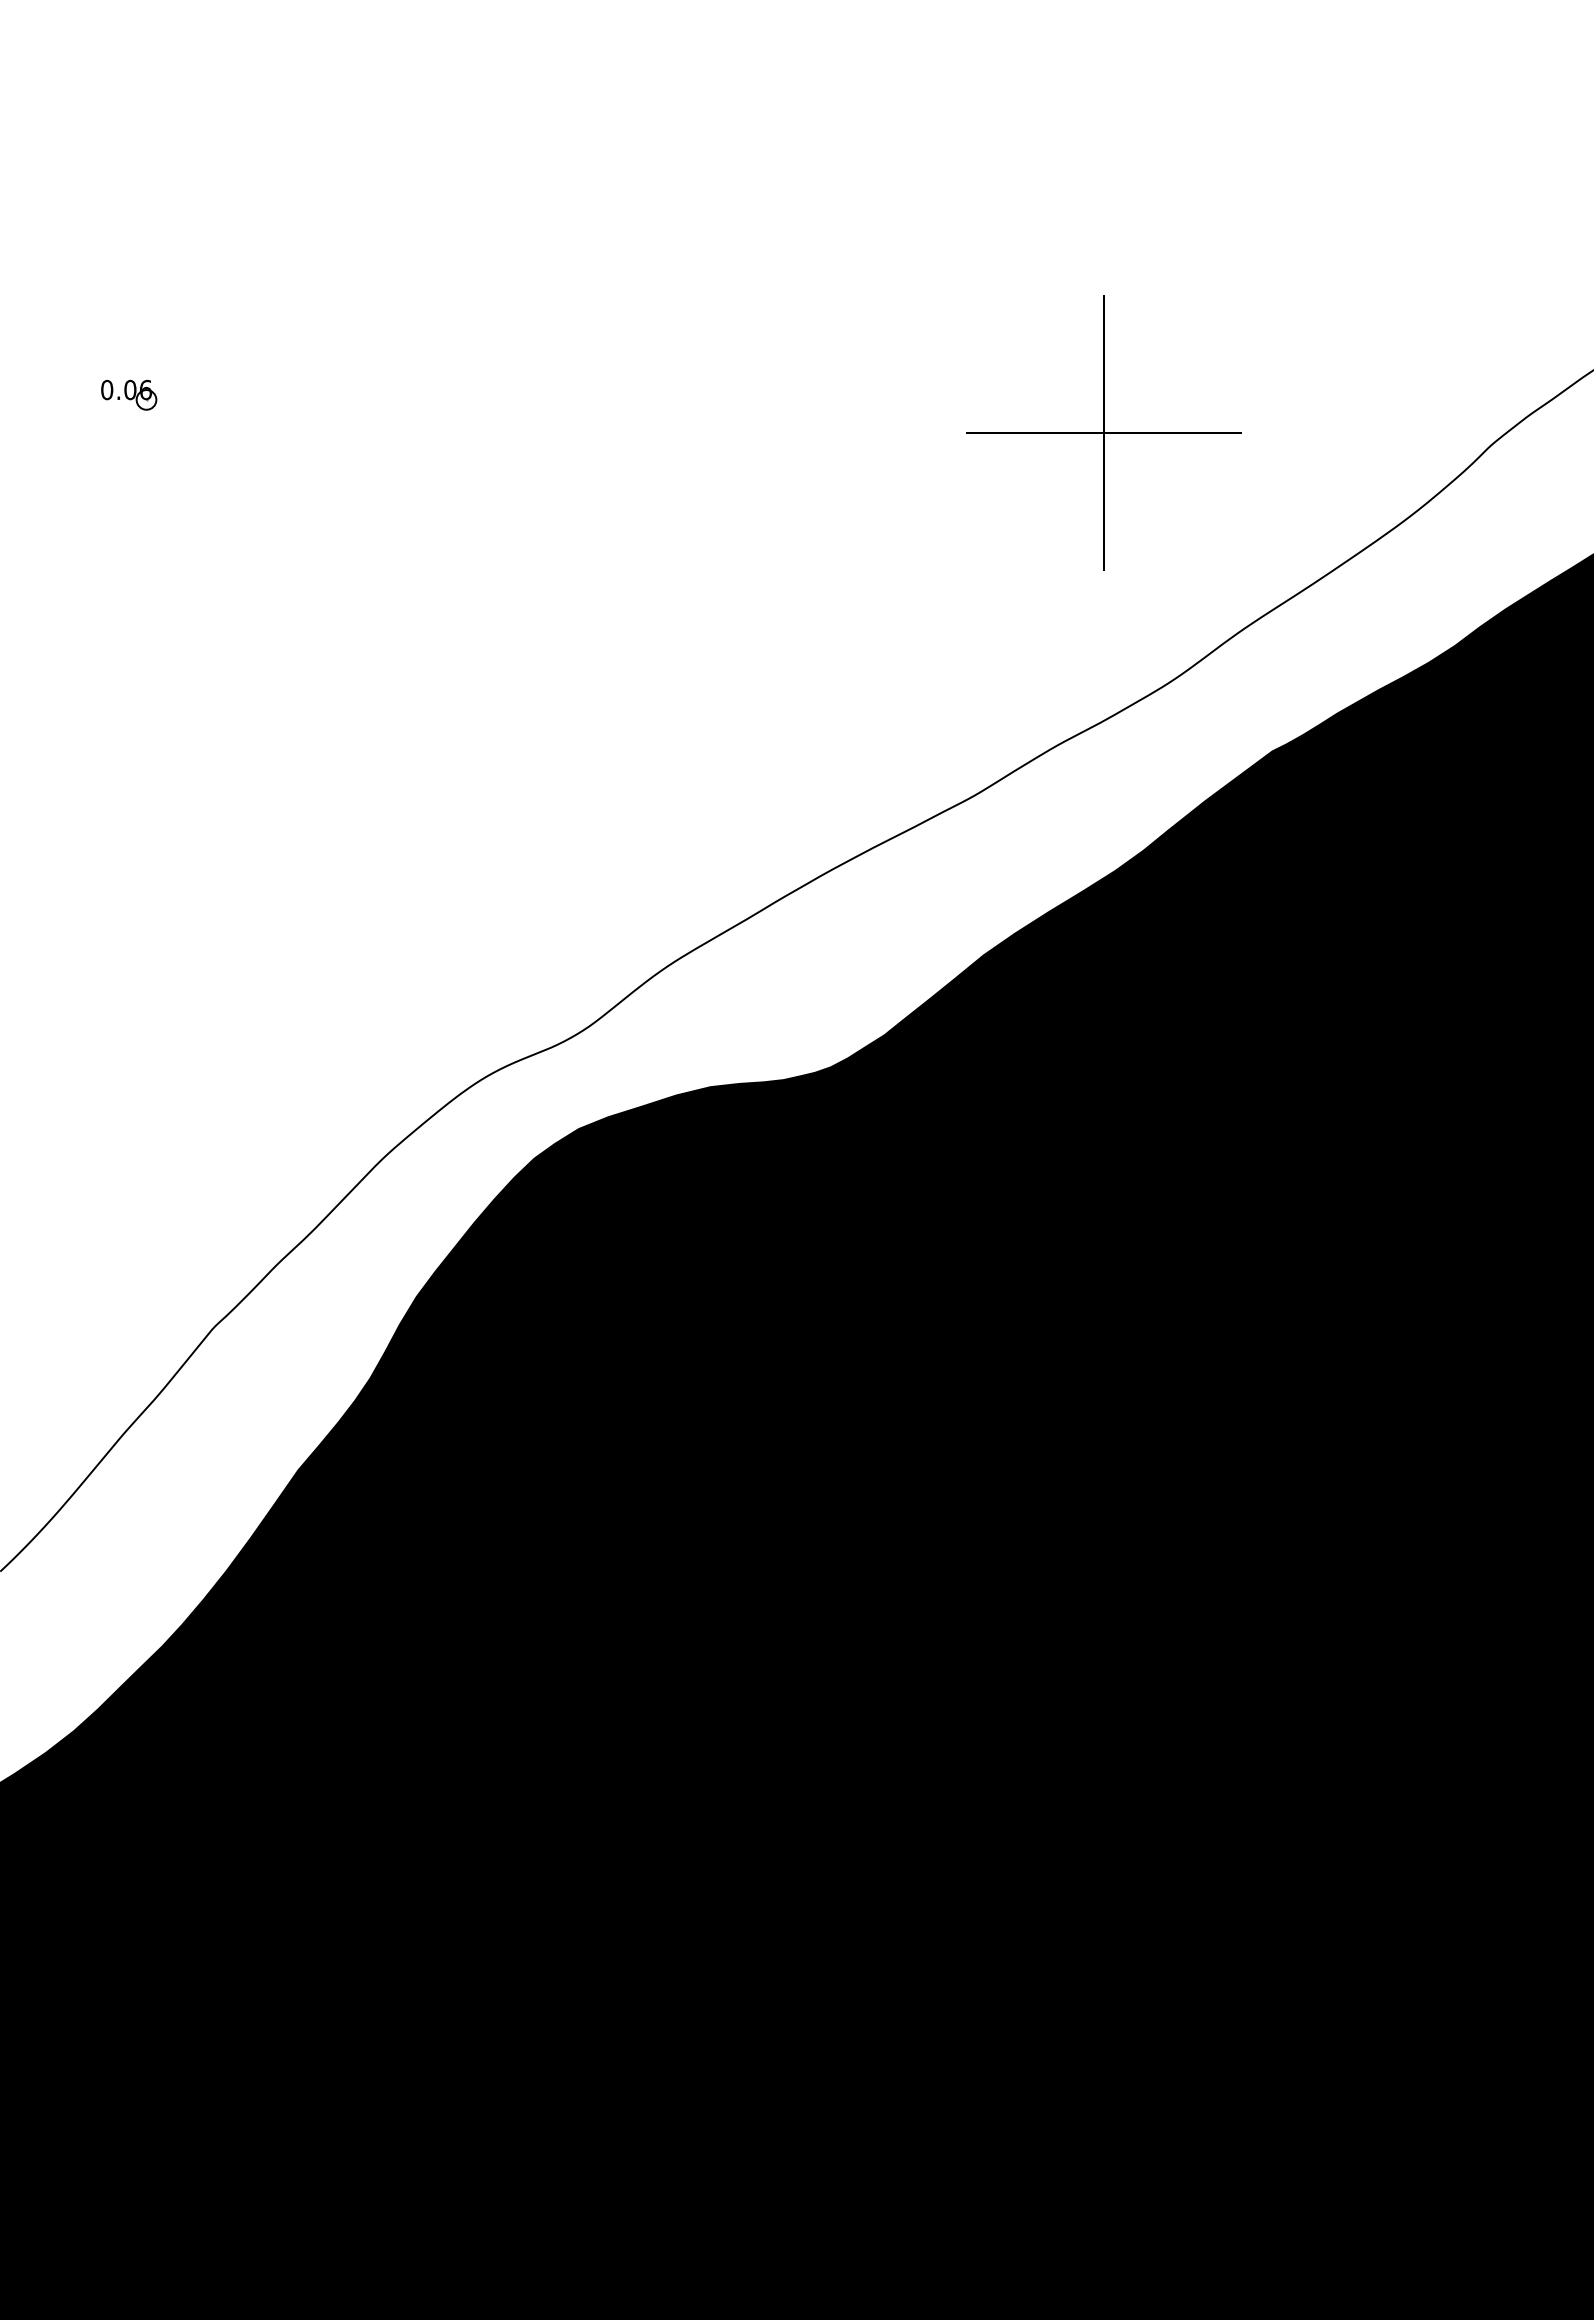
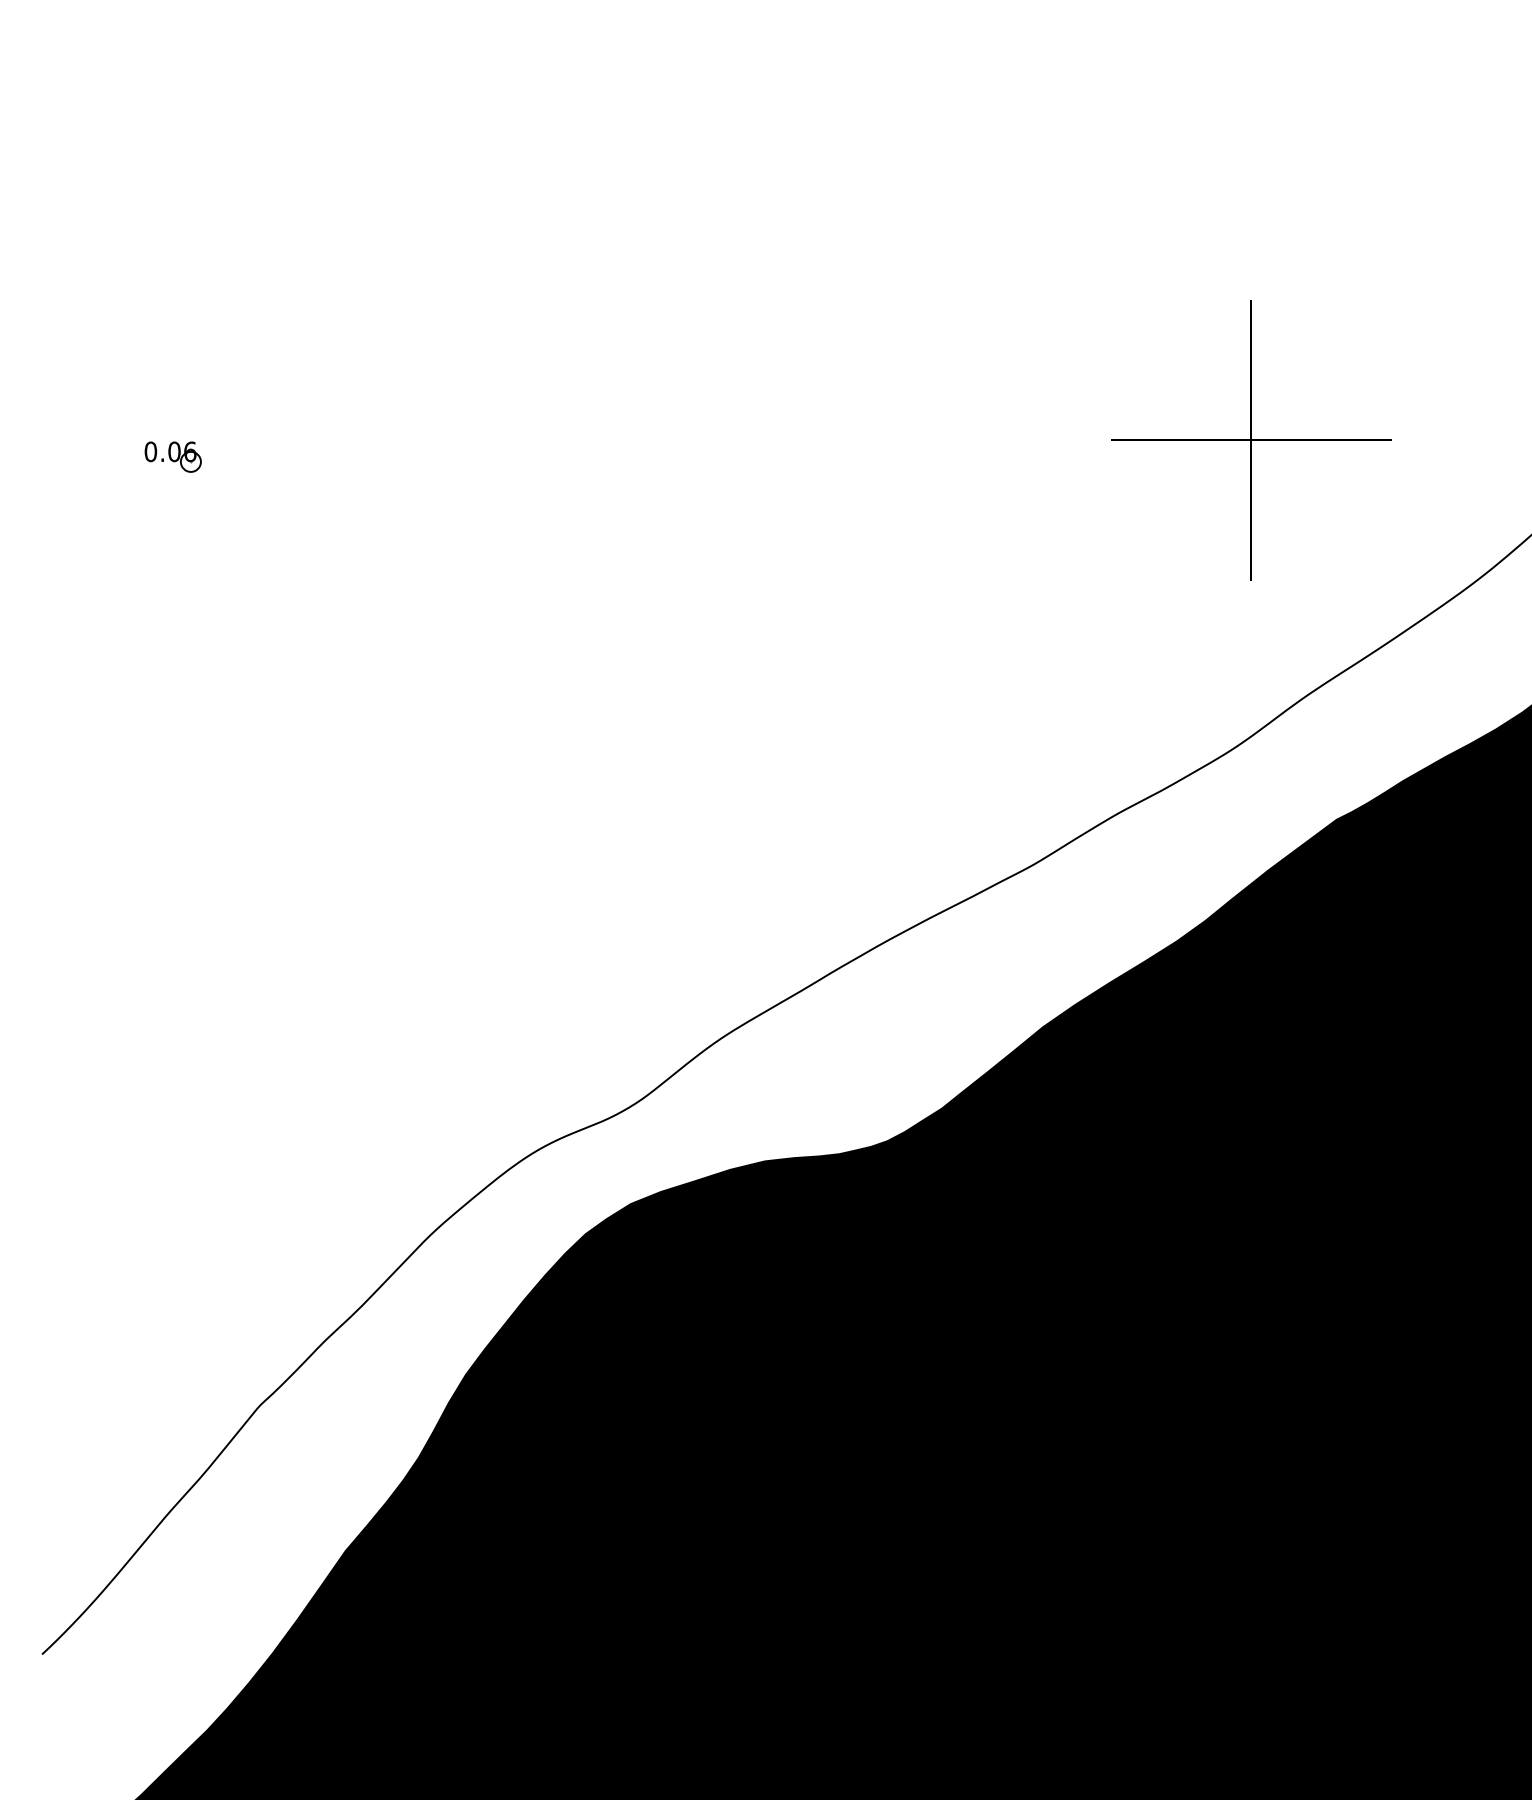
part: (1103, 432) -> (1250, 440), moved

